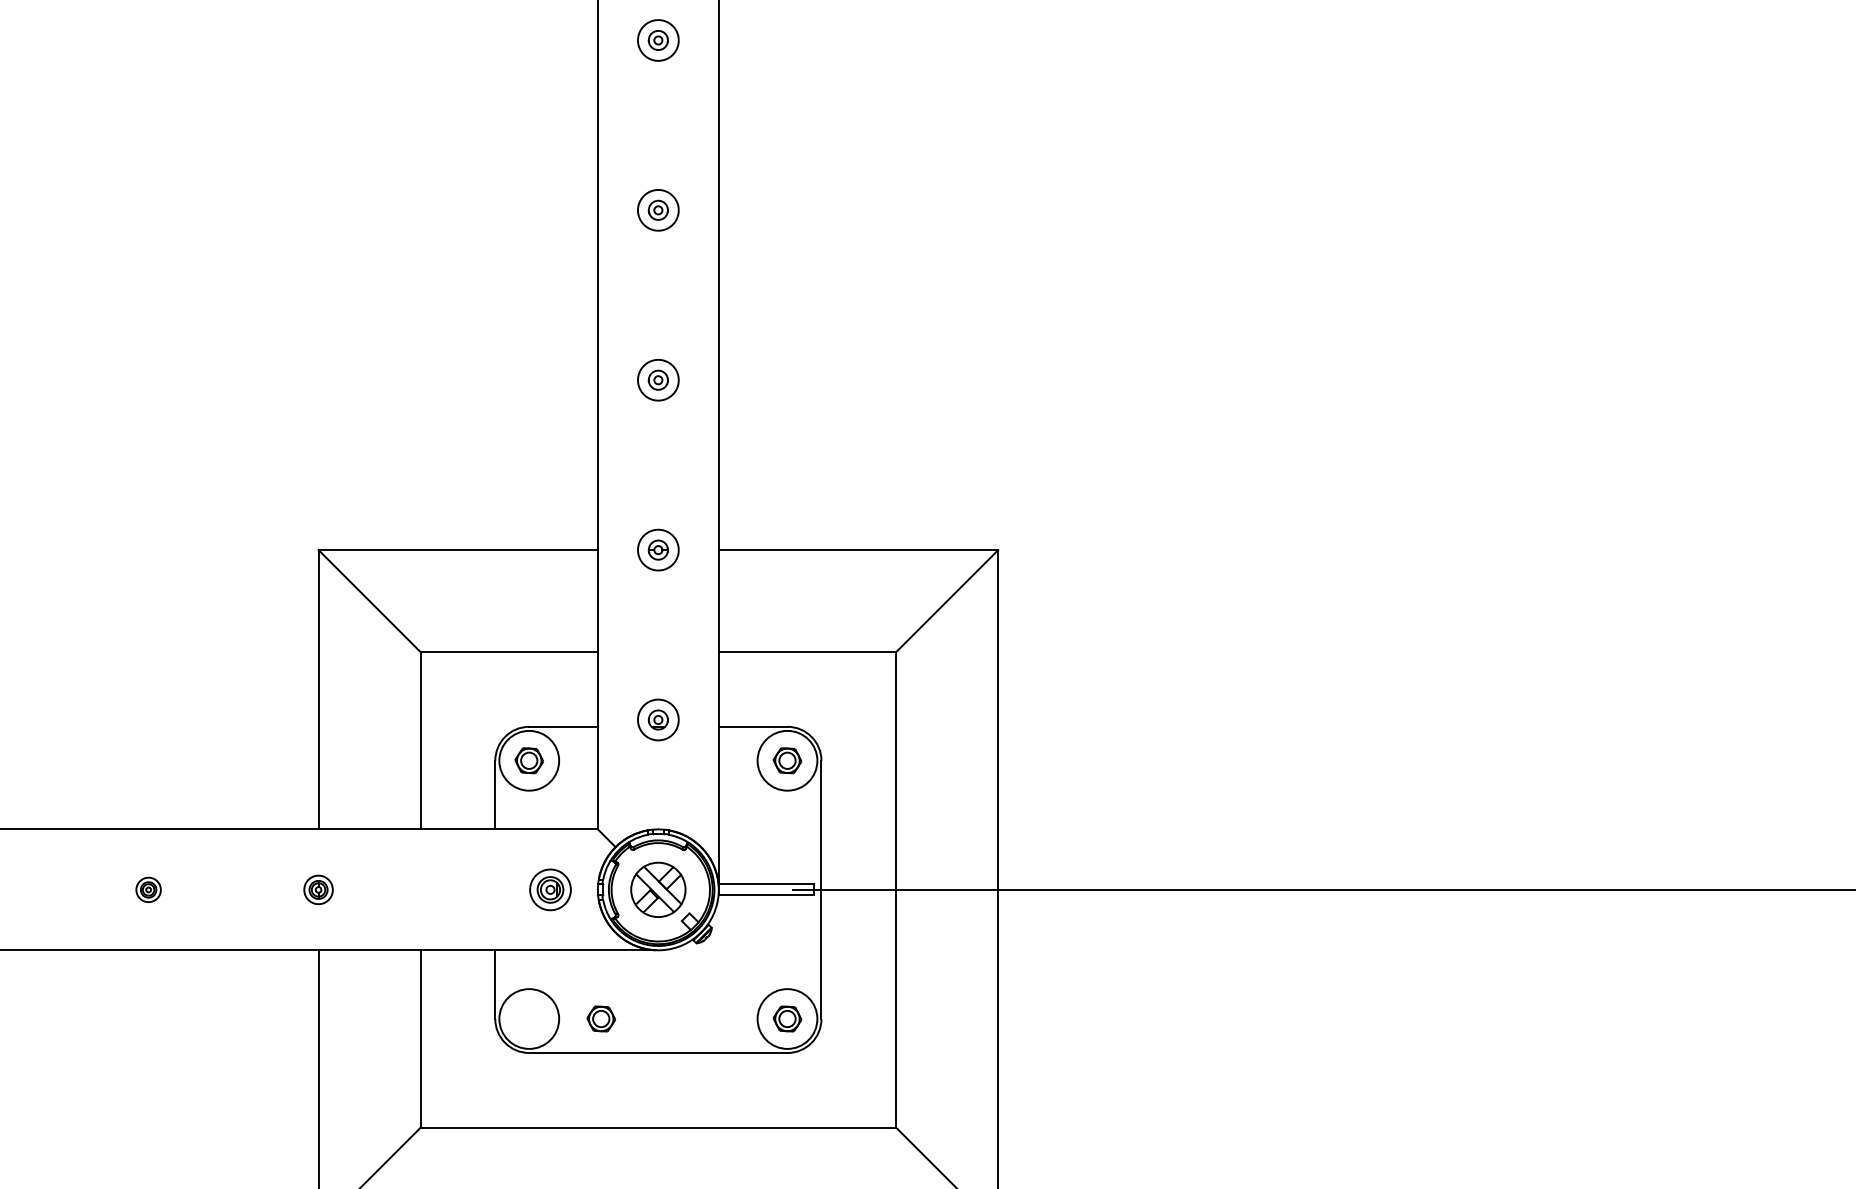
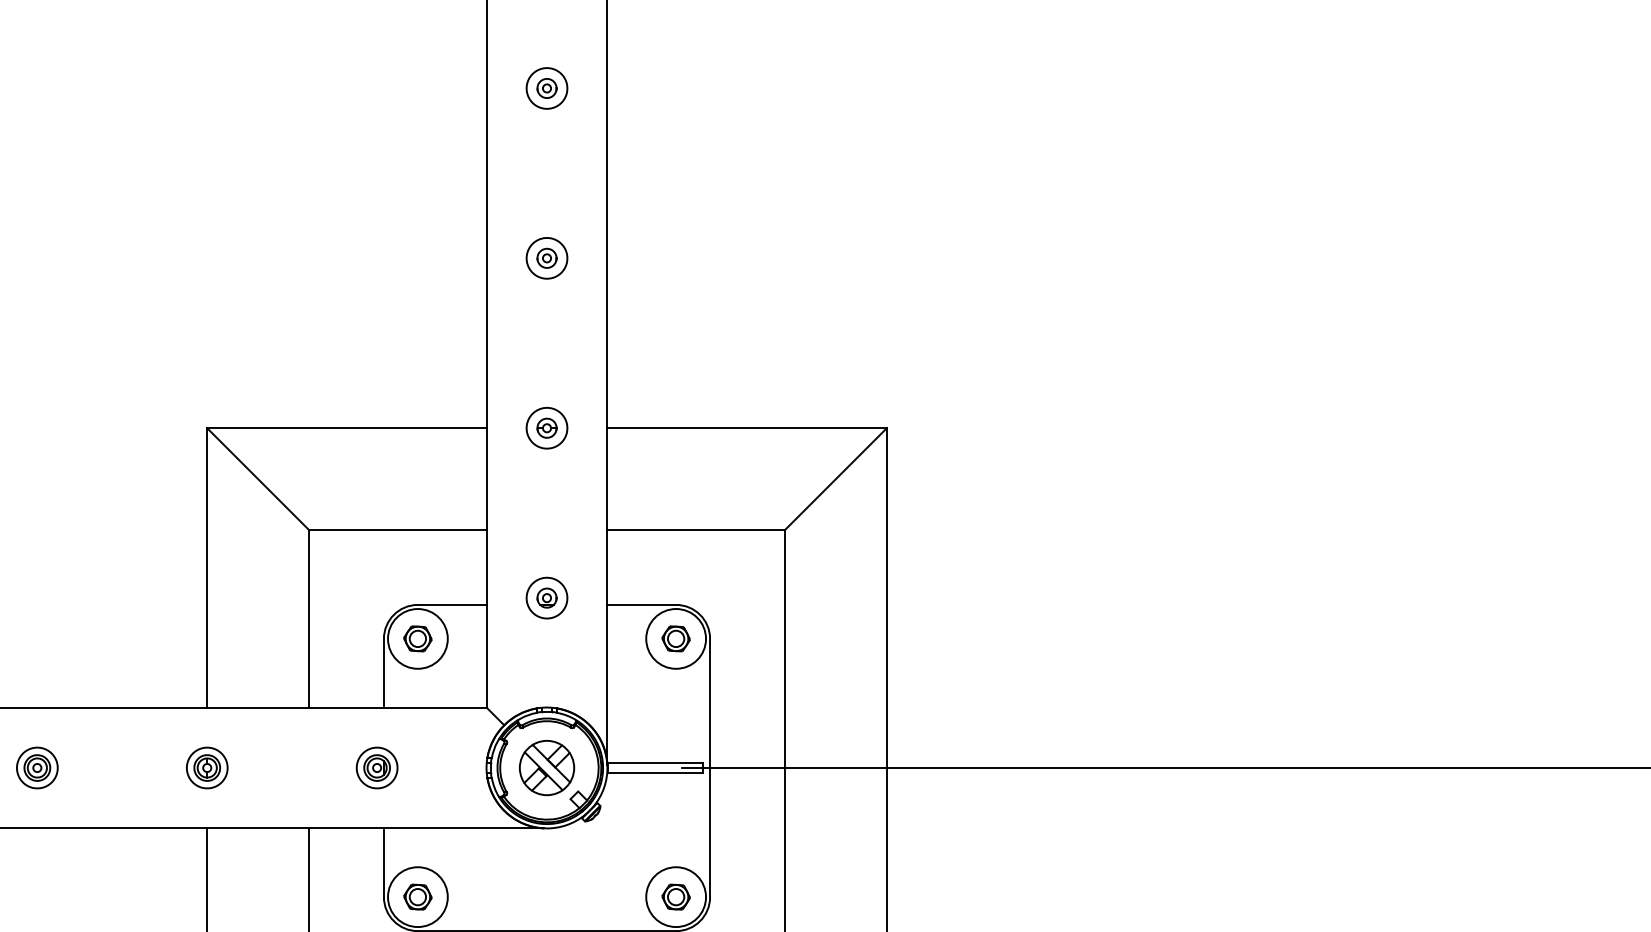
part: (148, 889) -> (37, 767), size x1.67
part: (318, 889) -> (207, 767), size x1.43
part: (550, 889) -> (377, 767), moved
part: (600, 1018) -> (417, 896), moved

